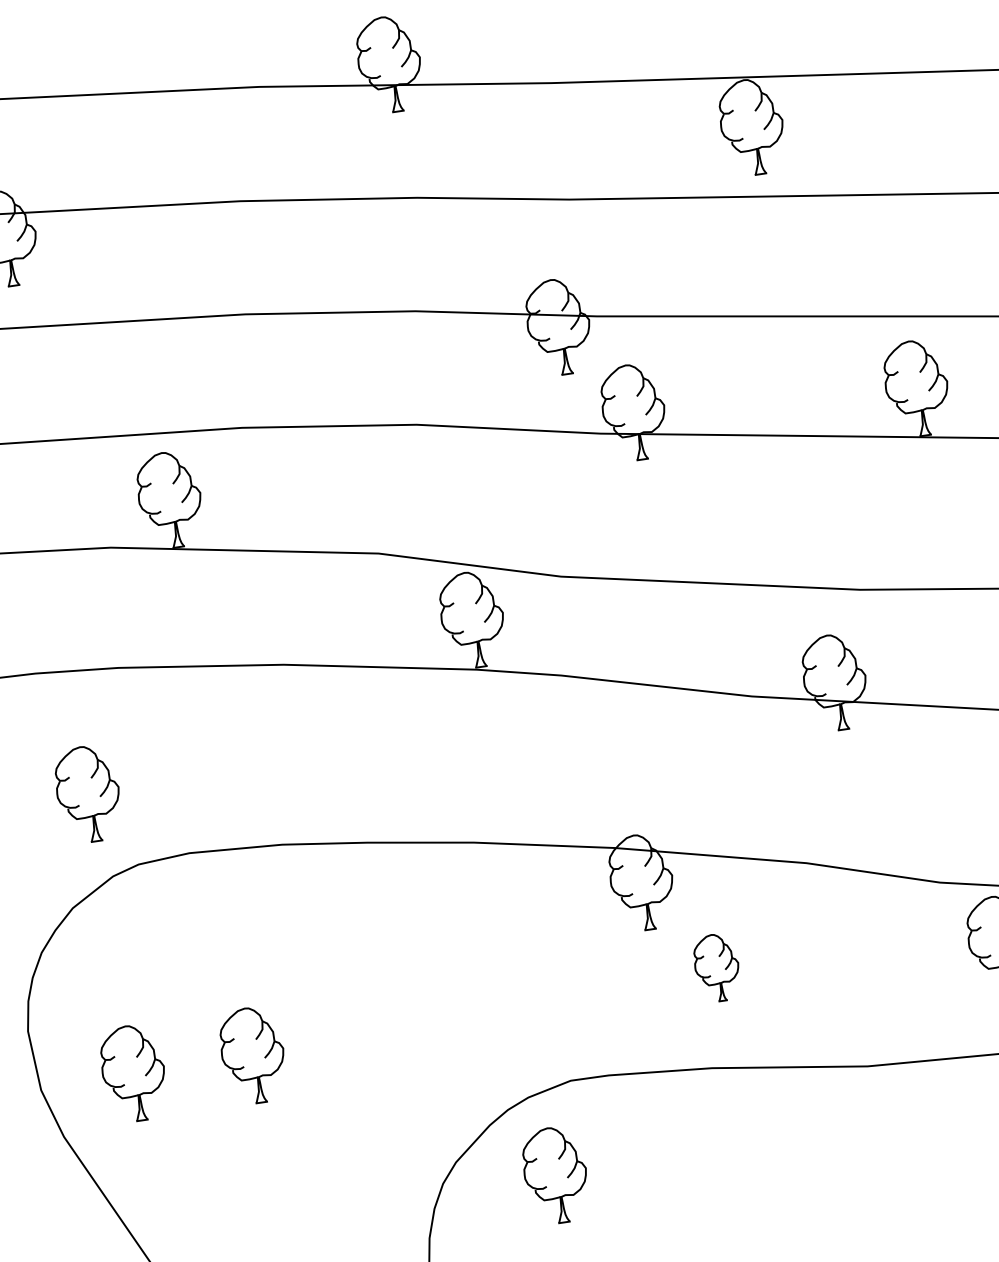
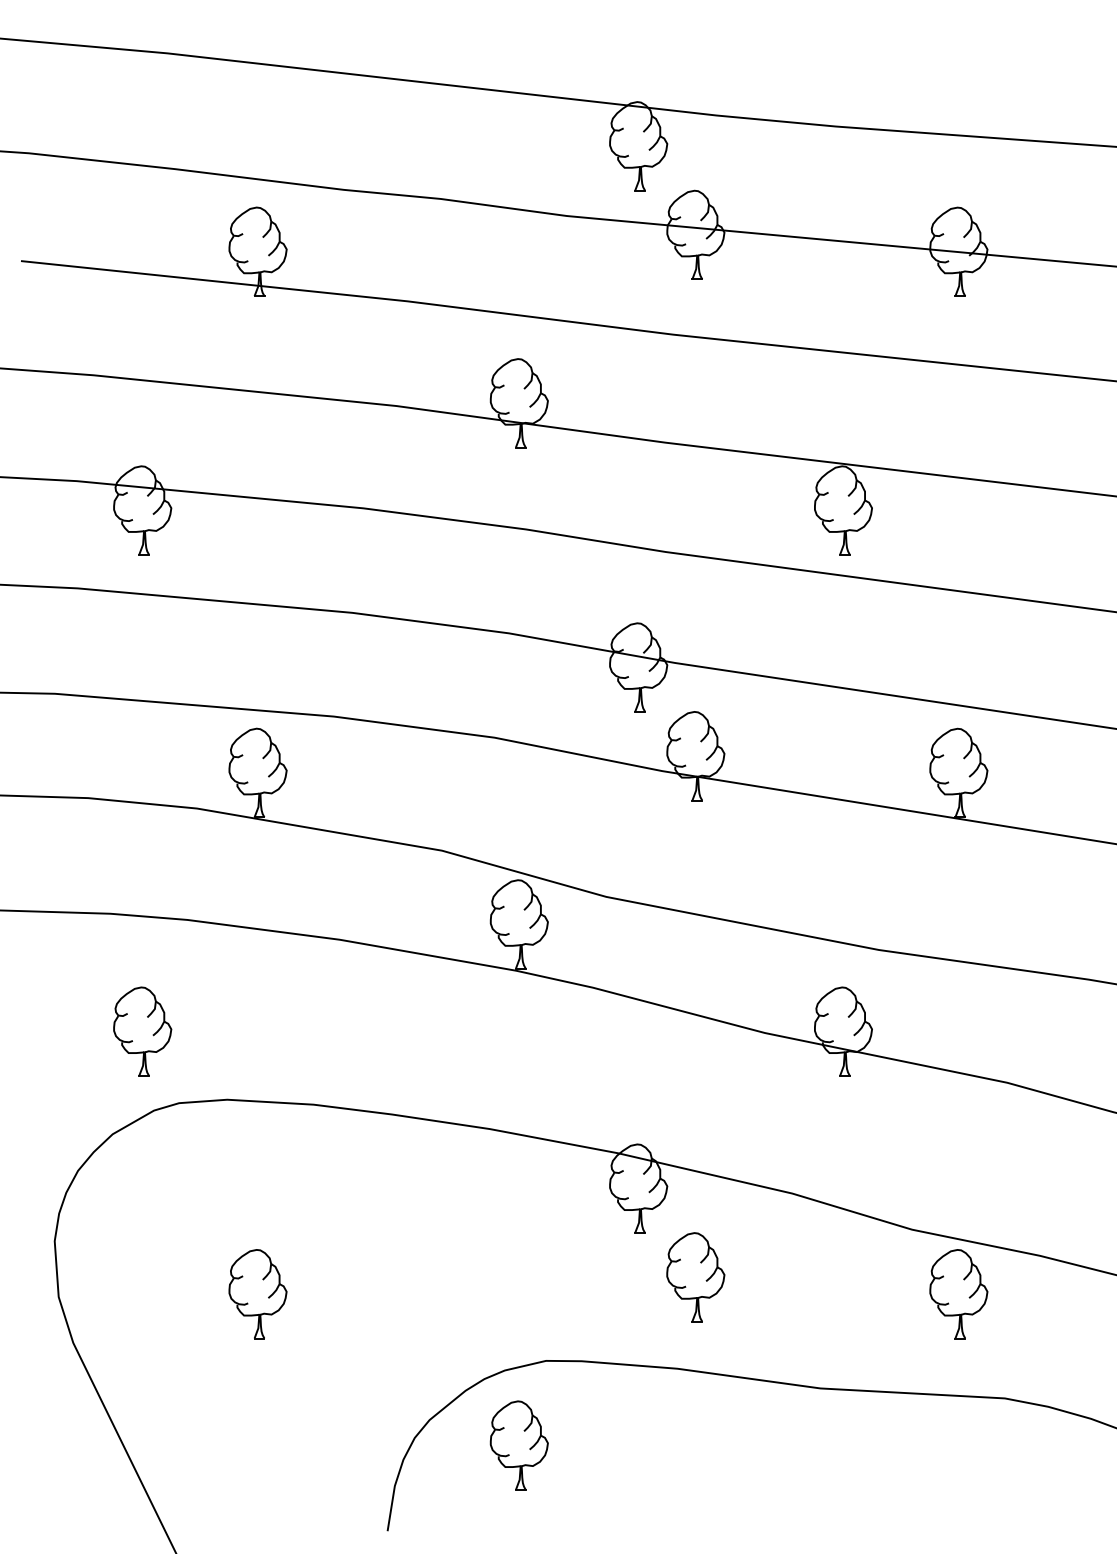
part: (716, 968) -> (695, 1277), size x1.43
part: (133, 1073) -> (145, 1294), removed

